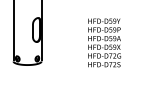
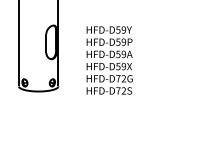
text: (104, 42) -> (109, 60), moved

